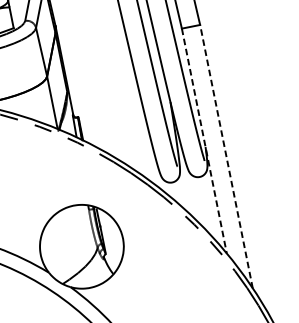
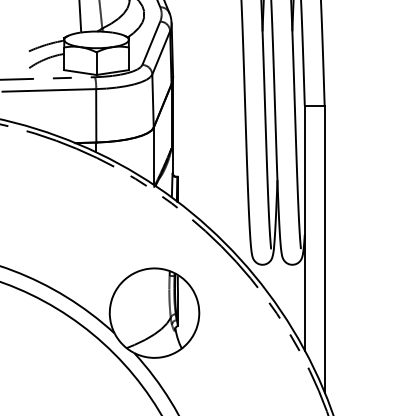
line: (204, 141) -> (304, 228), dashed -> solid
line: (226, 156) -> (324, 248), dashed -> solid

